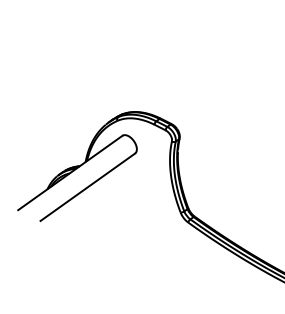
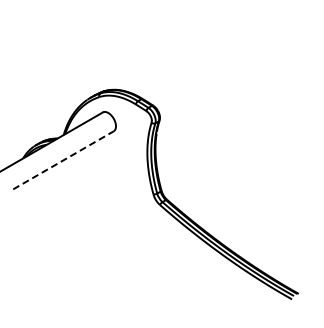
line: (87, 187) -> (63, 160), solid -> dashed

